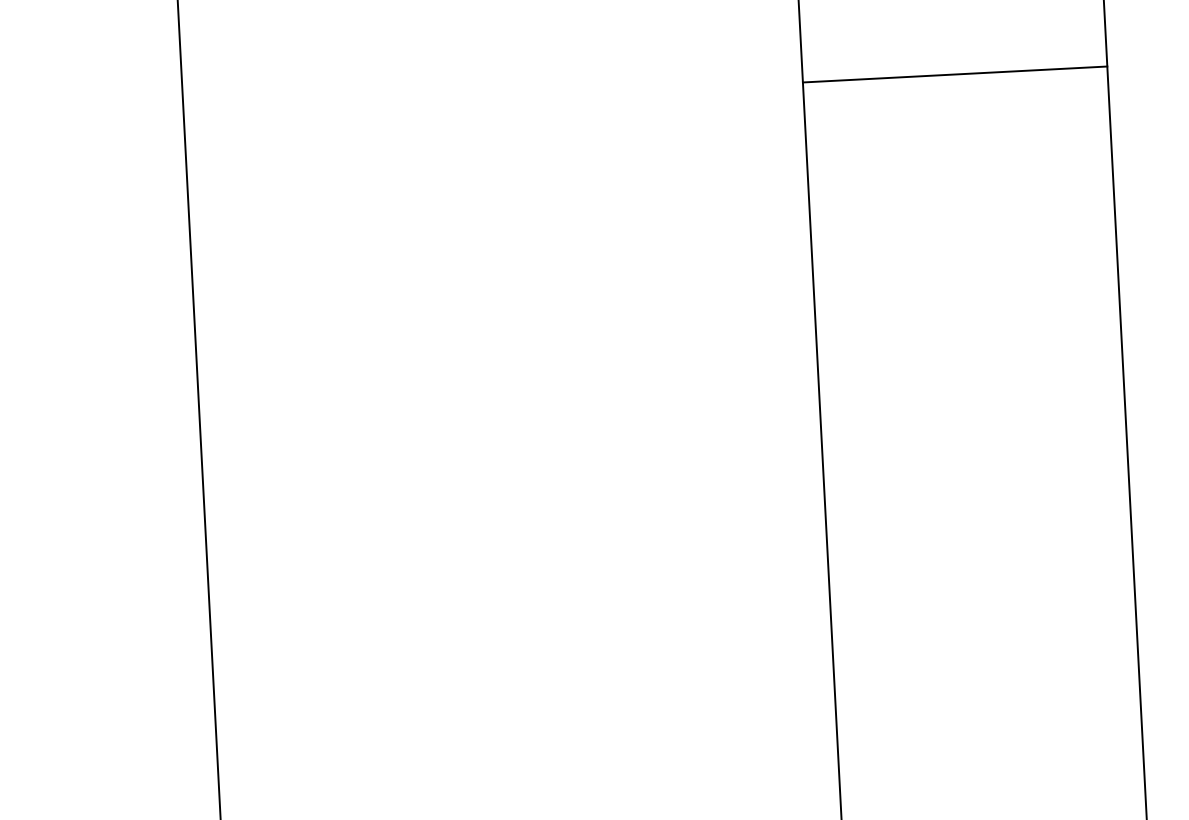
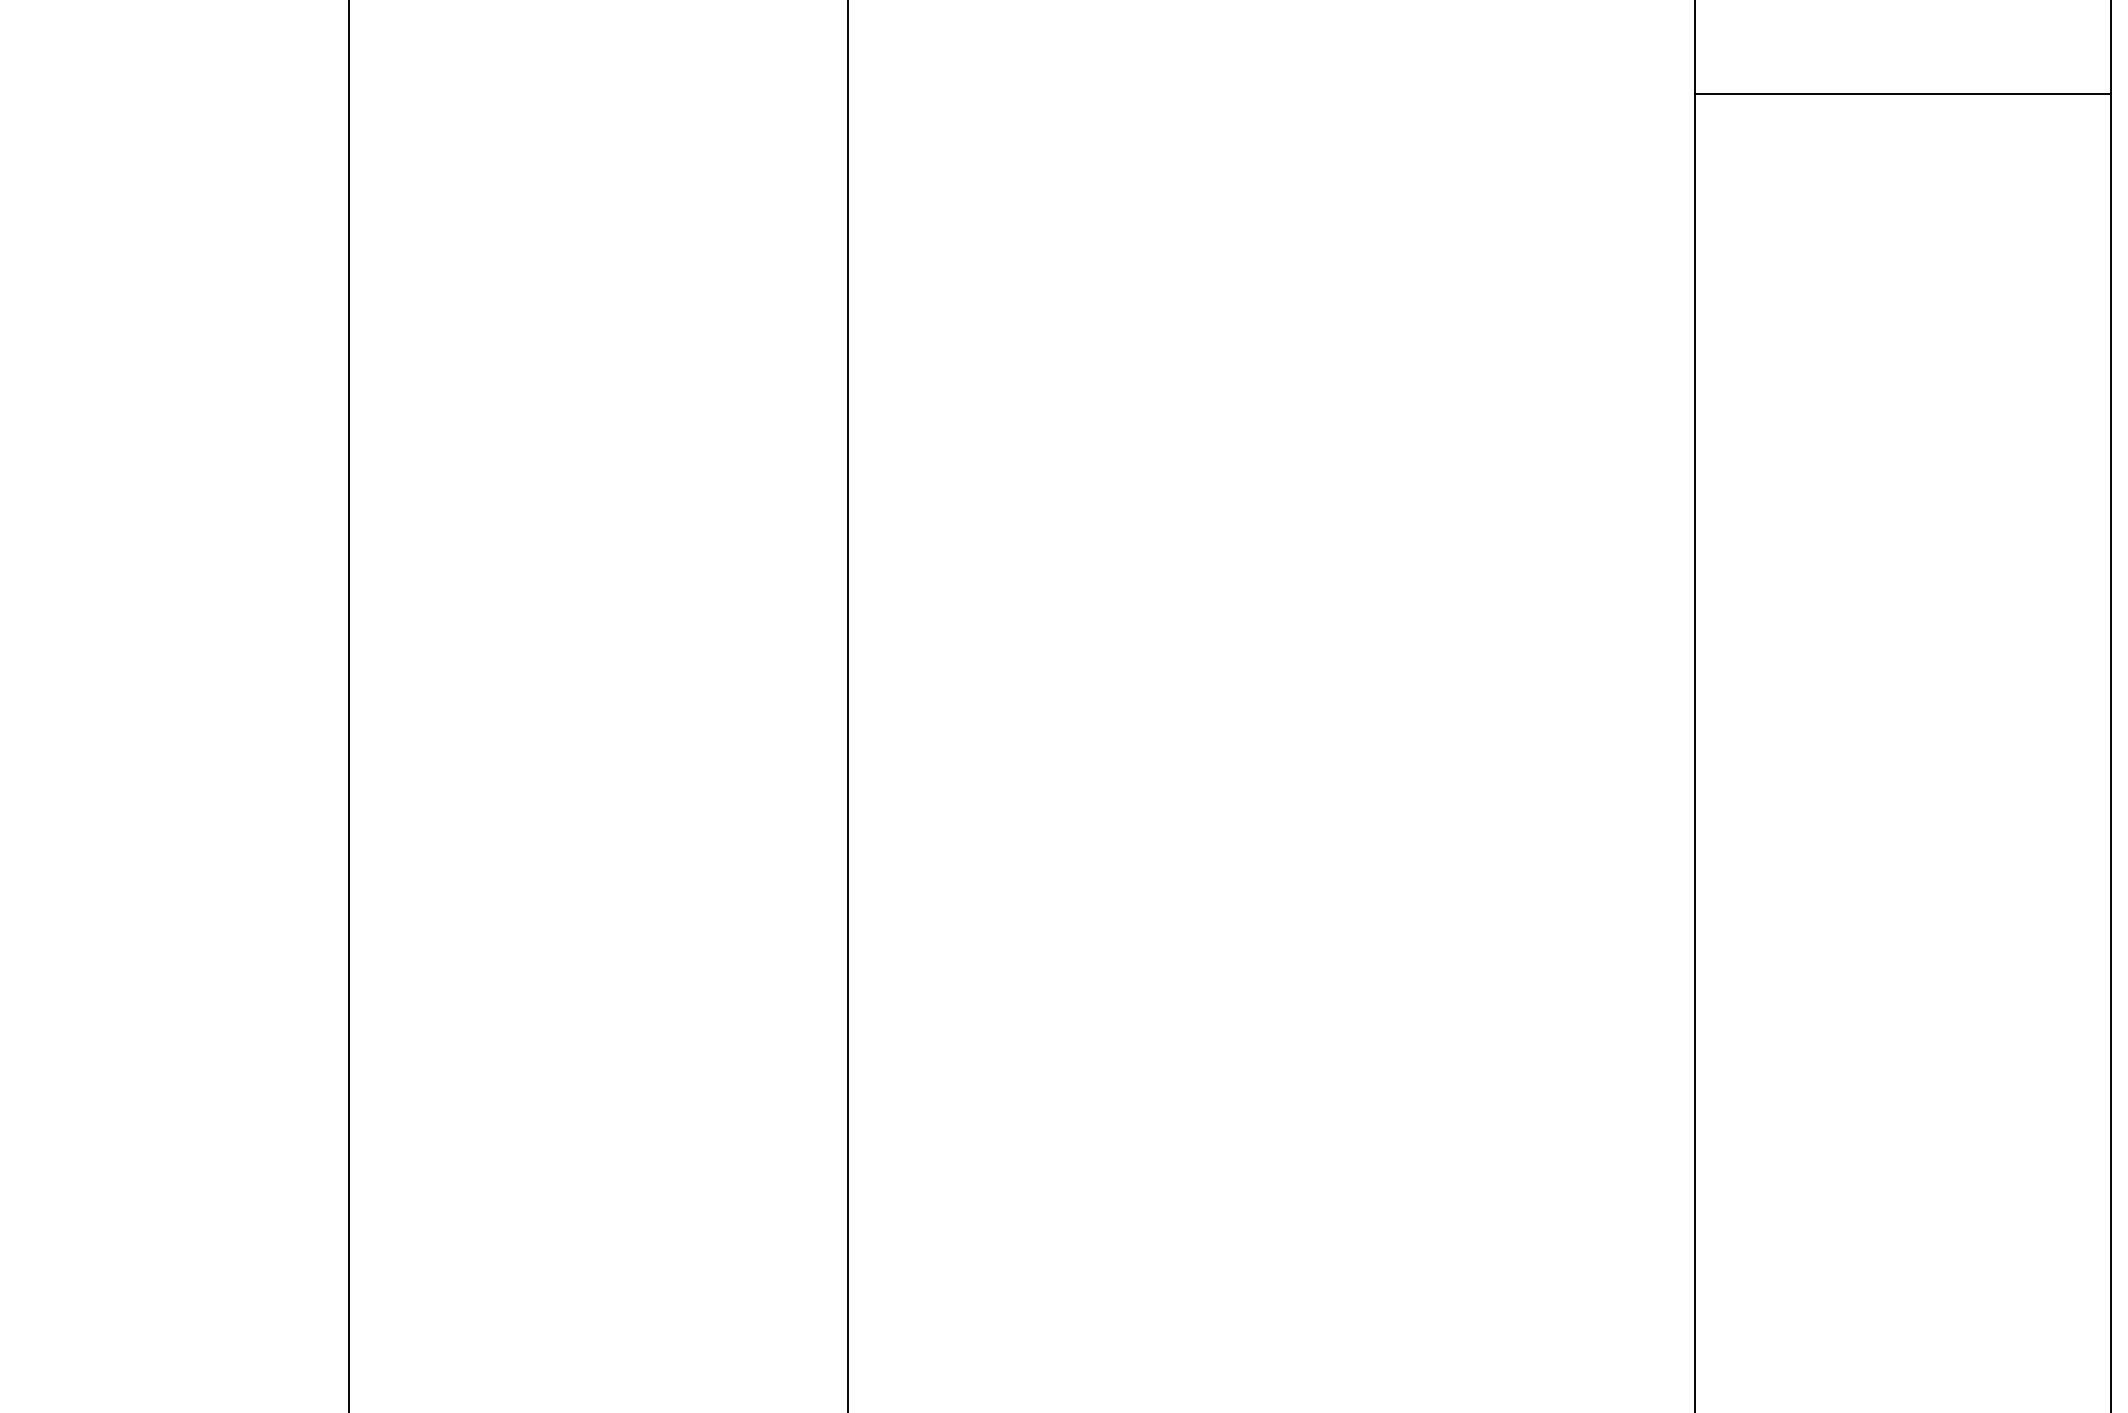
line: (955, 74) -> (1903, 94), moved

